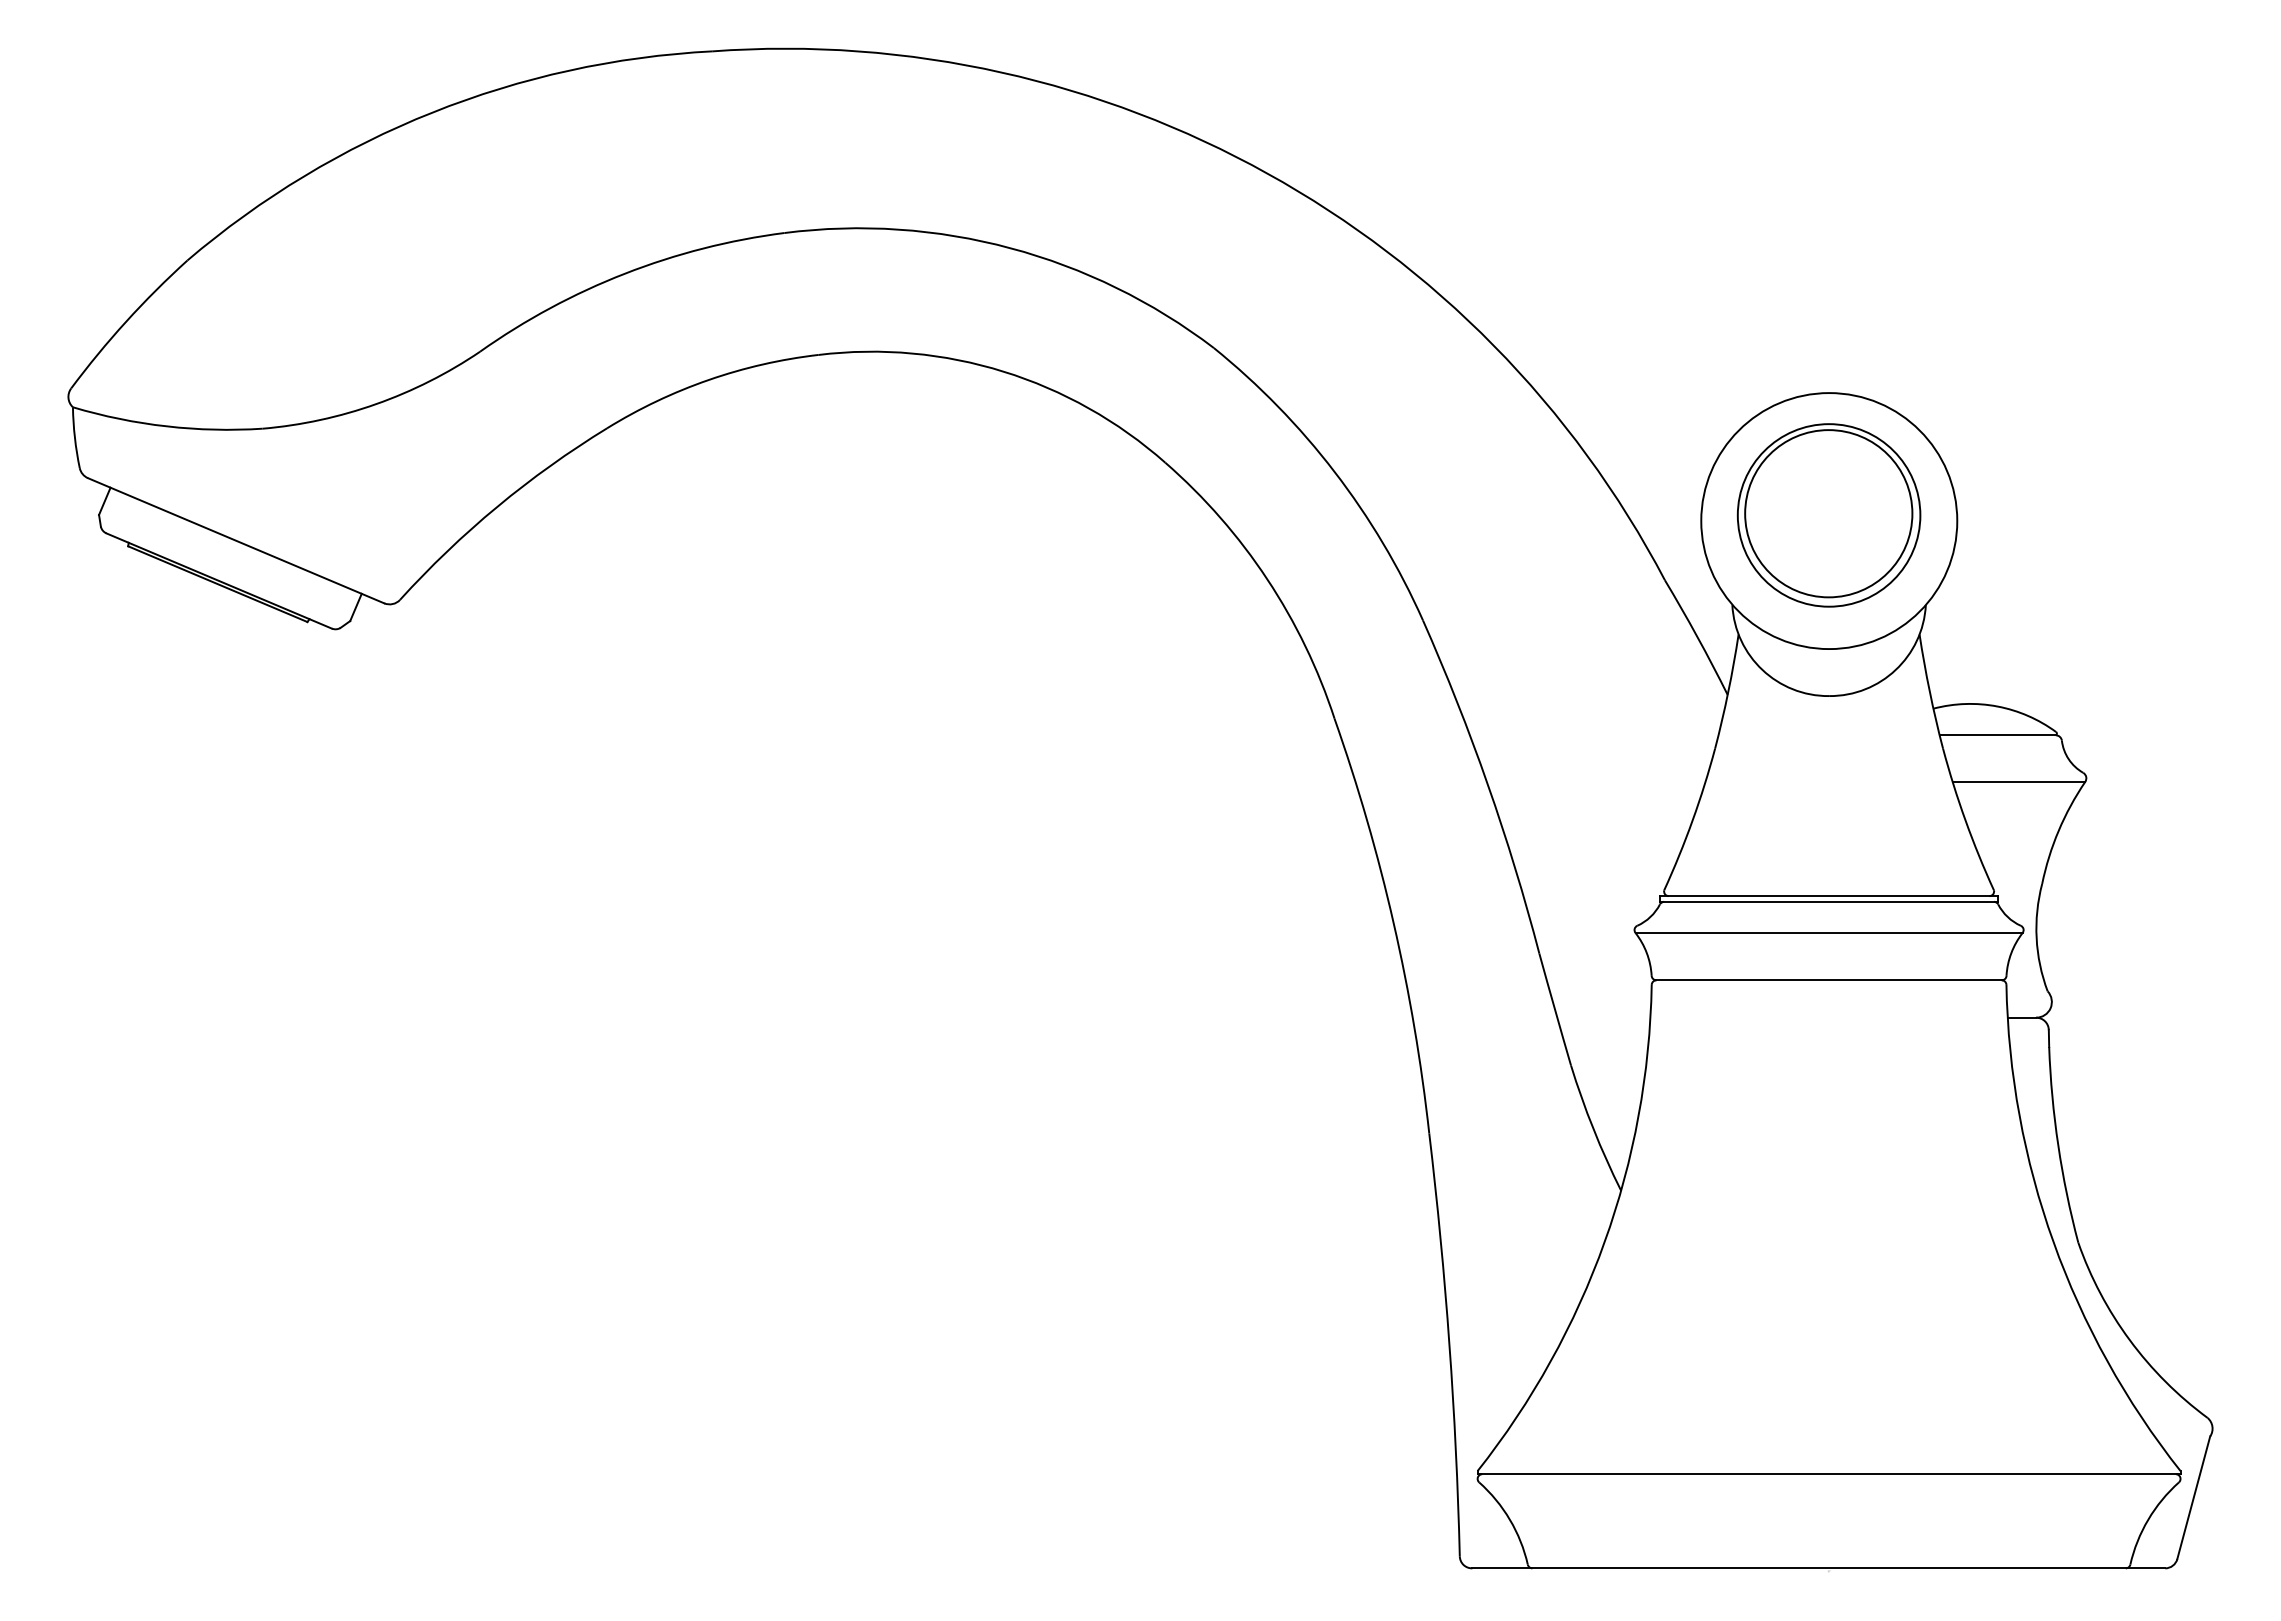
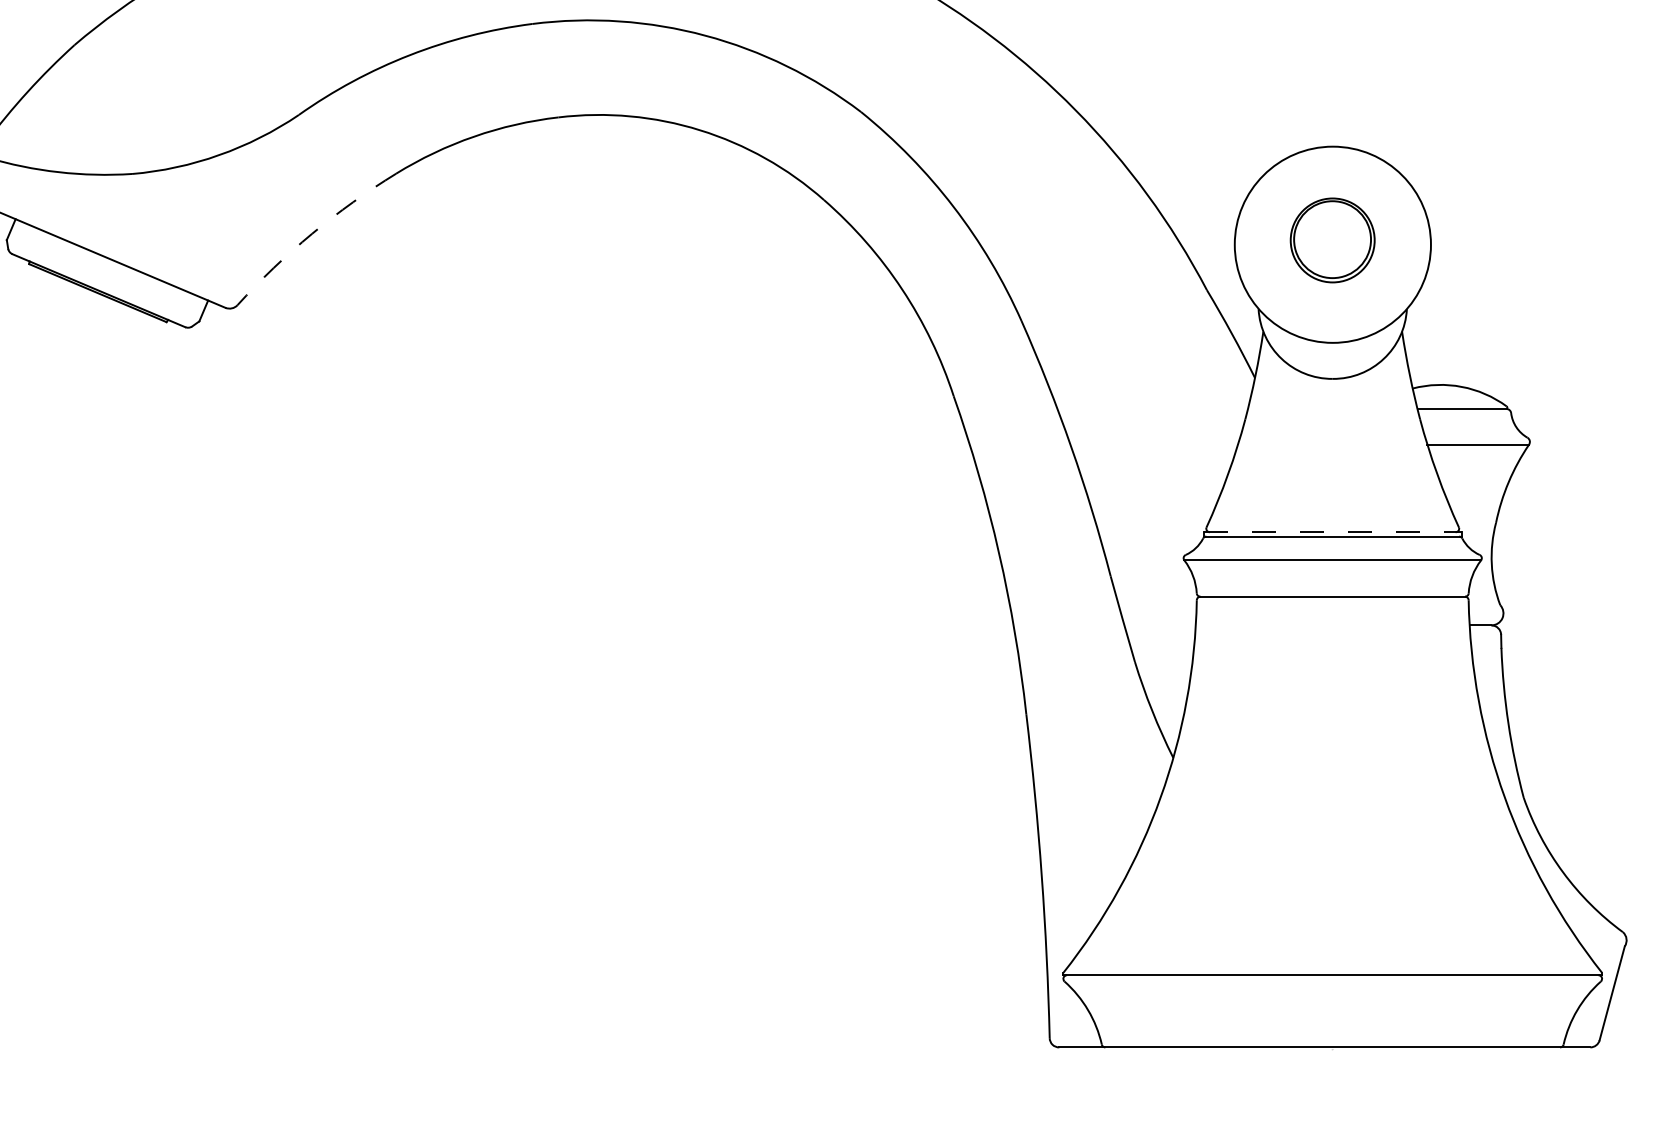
arc: (497, 506) -> (312, 233), solid -> dashed
part: (1828, 515) -> (1332, 240), size x0.6
line: (1829, 896) -> (1333, 532), solid -> dashed

